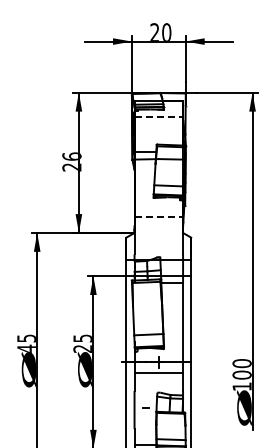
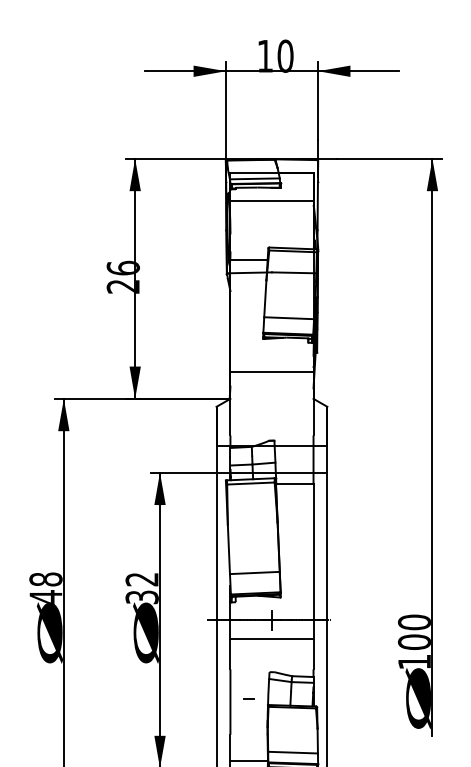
text: (154, 31) -> (264, 53), 20 -> 10
line: (159, 117) -> (273, 201), dashed -> solid
line: (159, 217) -> (273, 372), dashed -> solid
text: (26, 338) -> (45, 579), 45 -> 48
text: (82, 343) -> (141, 588), 25 -> 32

